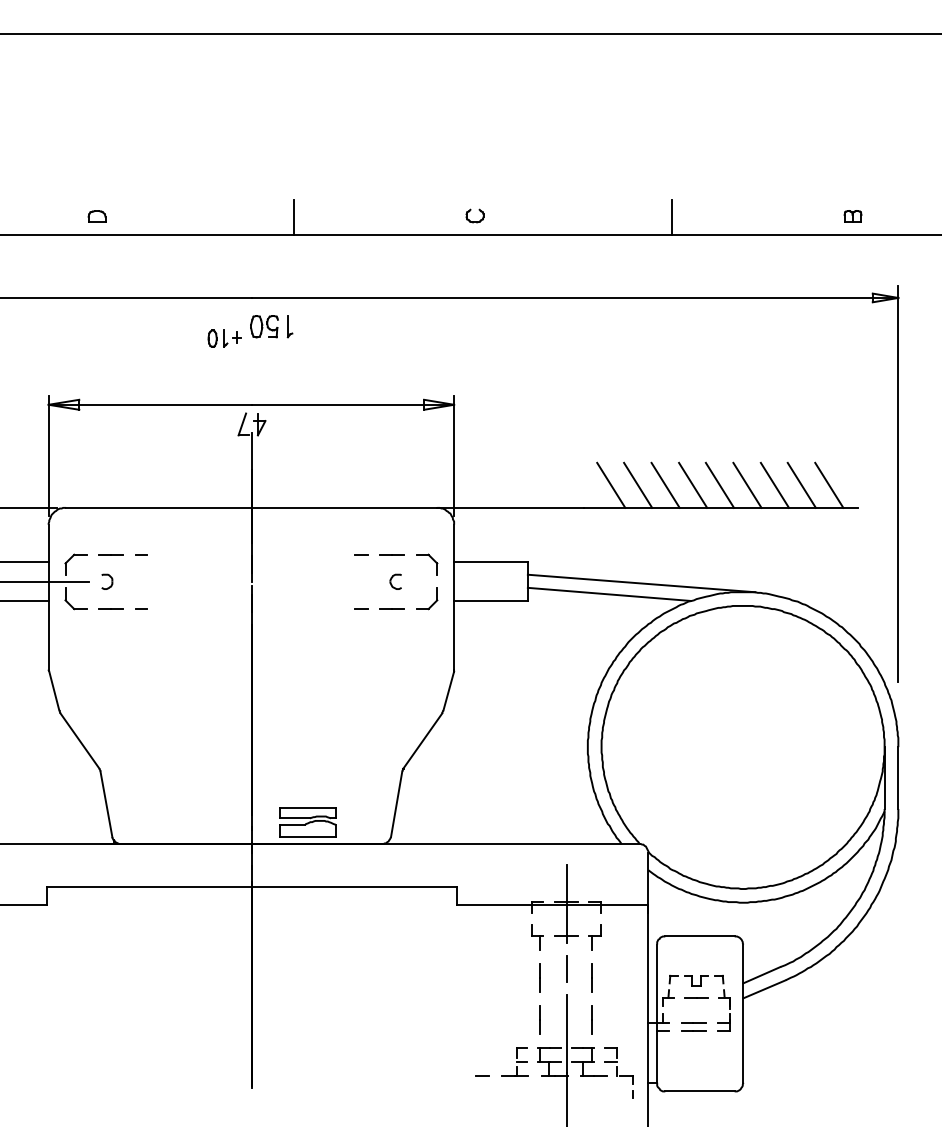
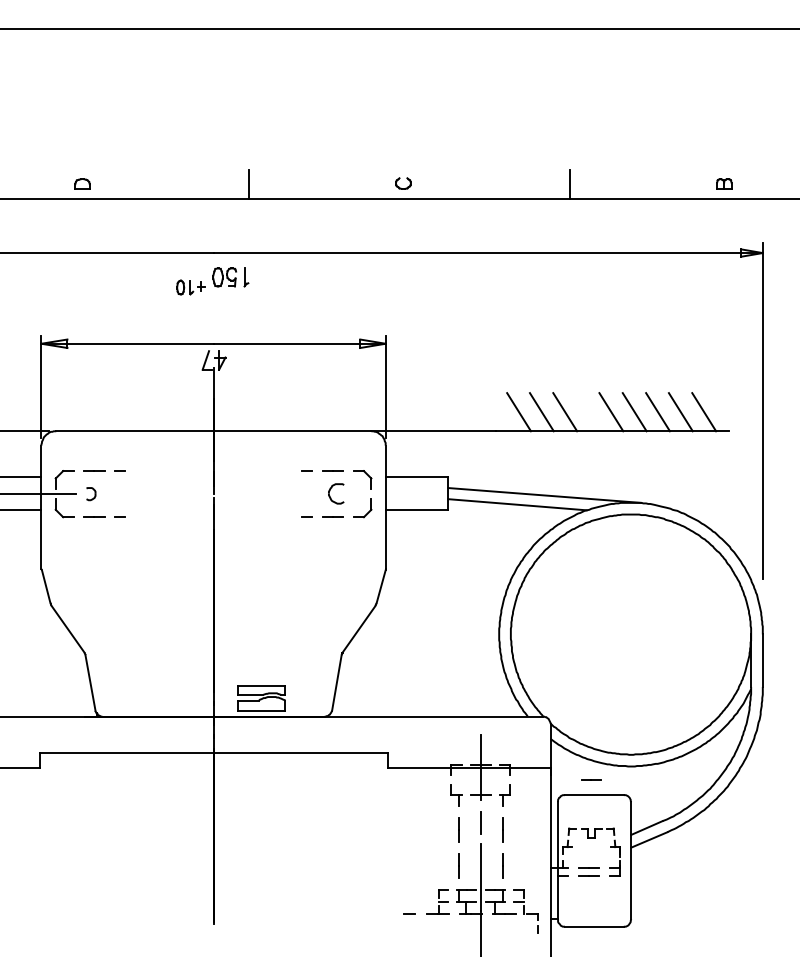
line: (693, 485) -> (588, 412), removed
part: (395, 582) -> (335, 494), size x1.6
line: (696, 996) -> (591, 779), moved

